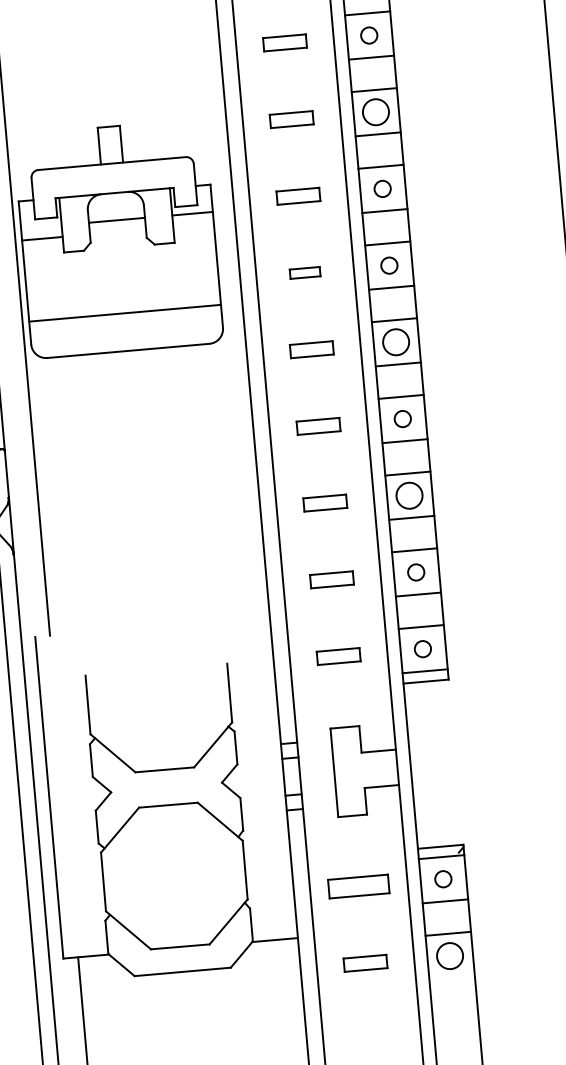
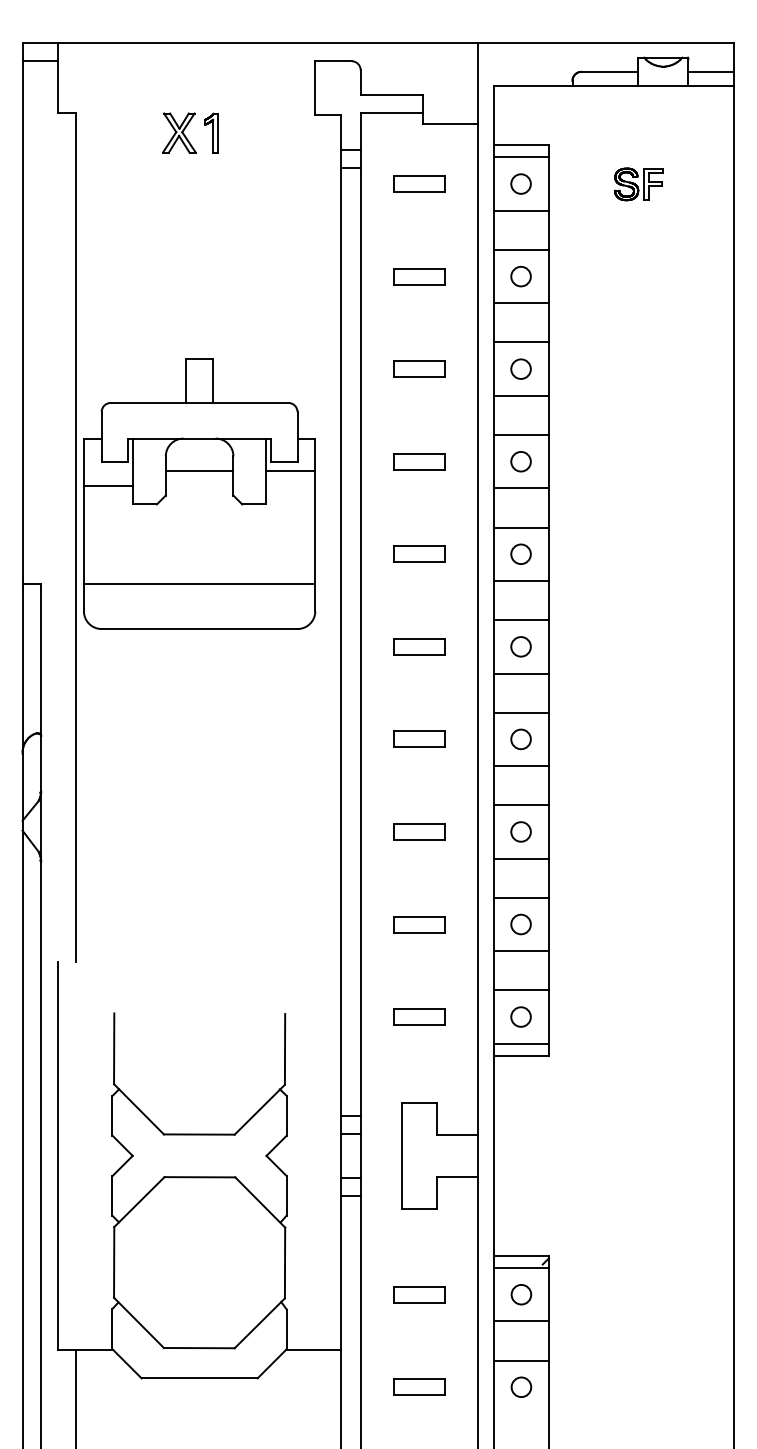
circle: (375, 111) -> (520, 368), size x0.62
part: (305, 272) -> (419, 553), size x1.43
circle: (395, 342) -> (520, 646), size x0.62
circle: (409, 495) -> (520, 831), size x0.62
part: (358, 886) -> (419, 1294), size x0.71
circle: (450, 955) -> (521, 1386), size x0.62

